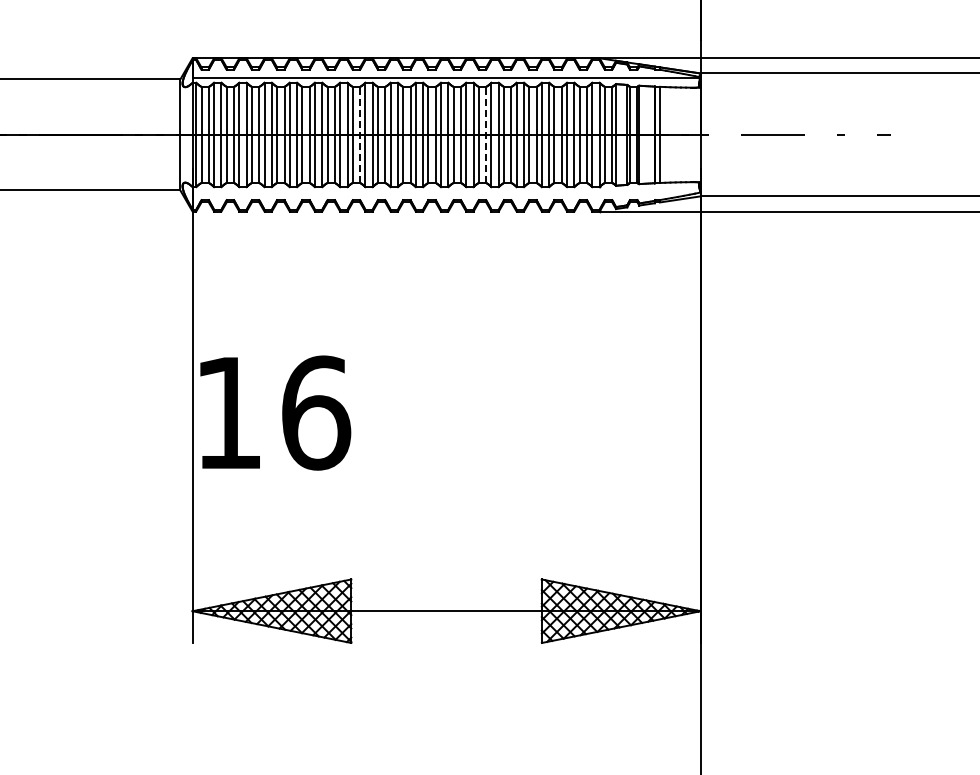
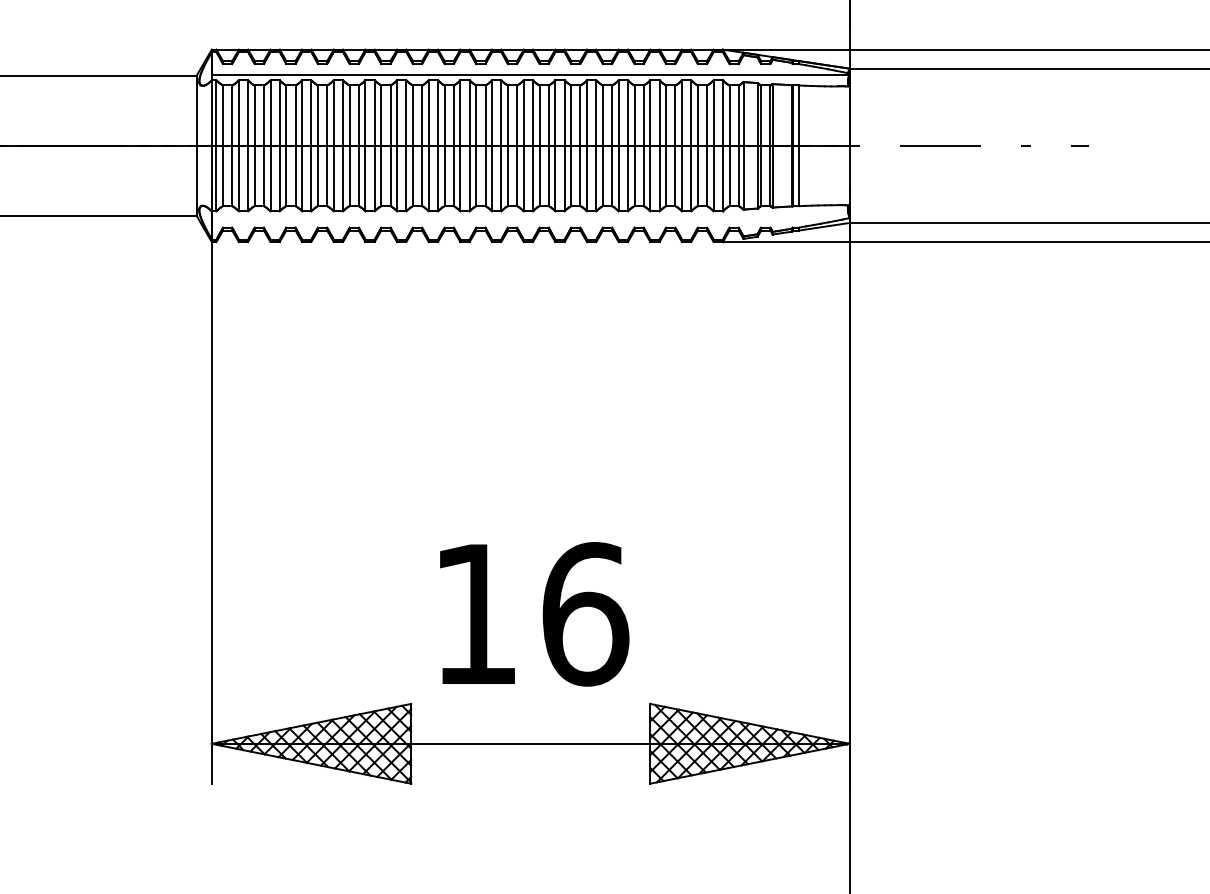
line: (360, 134) -> (422, 145), dashed -> solid
line: (486, 134) -> (580, 145), dashed -> solid
text: (275, 412) -> (534, 613), moved

